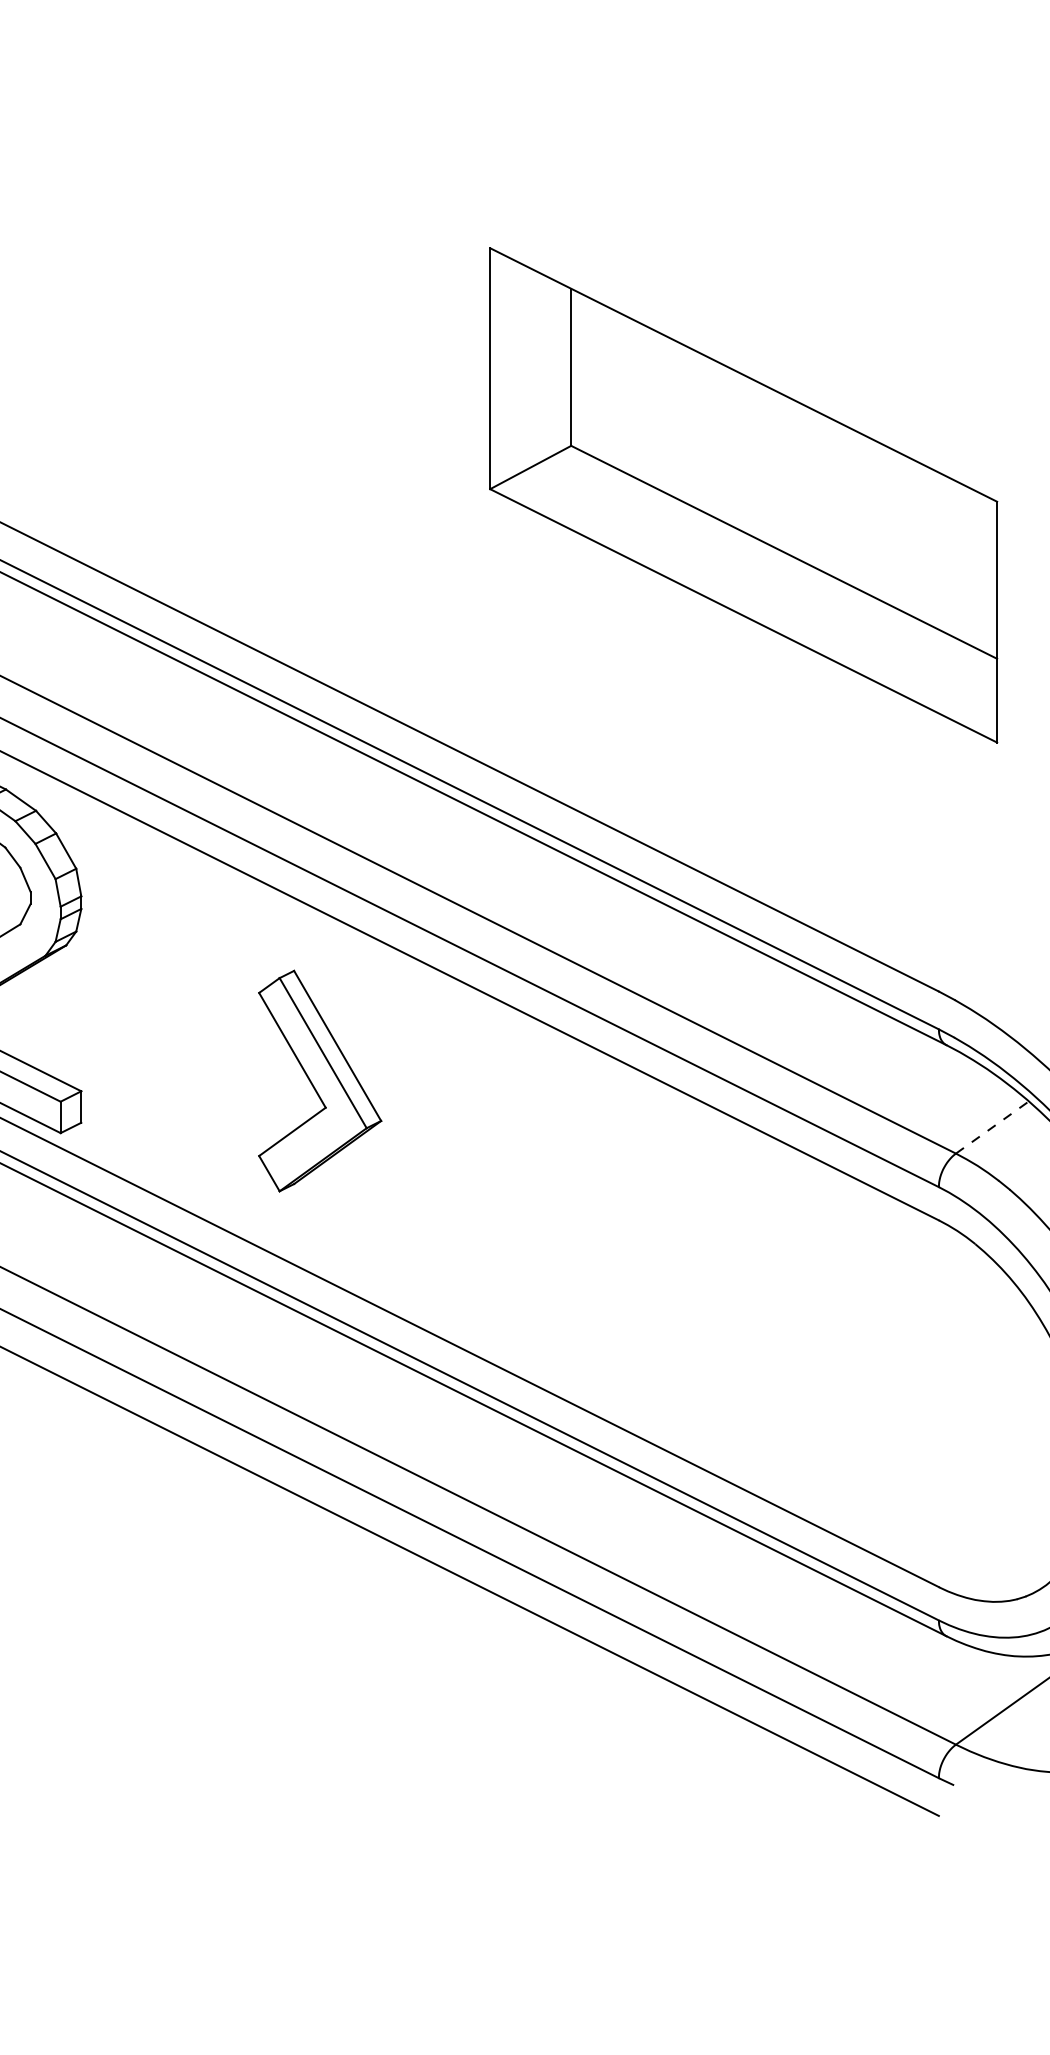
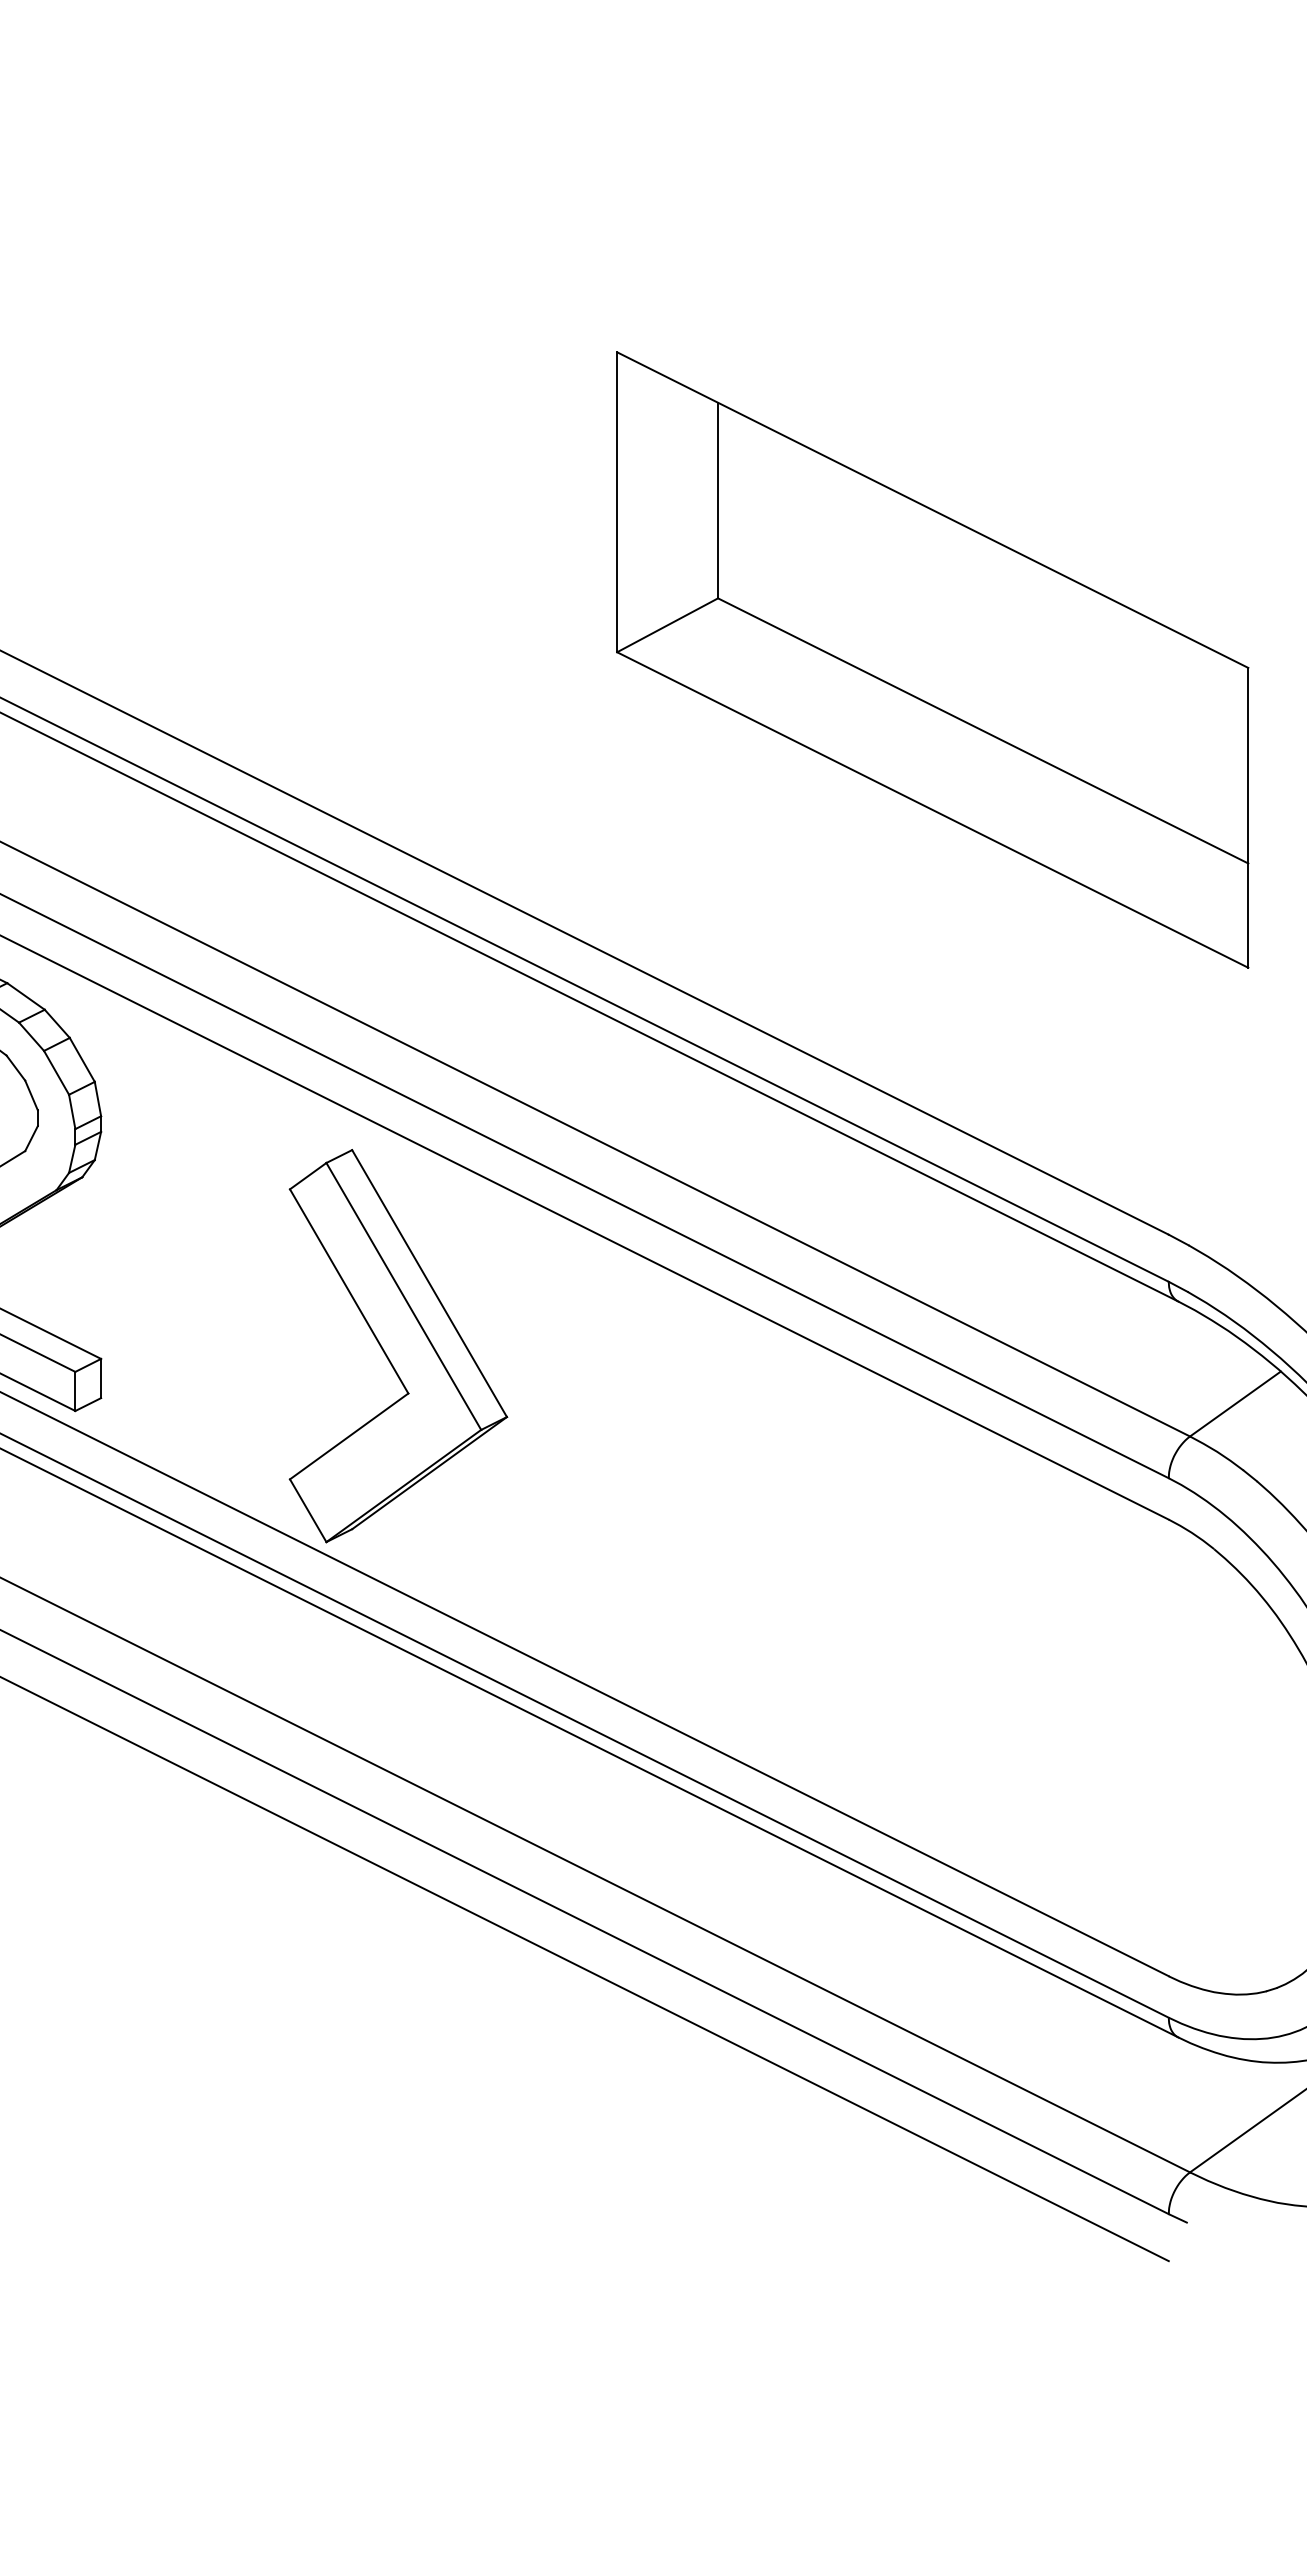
part: (743, 494) -> (932, 659), moved
part: (320, 1081) -> (398, 1346), size x1.43
line: (992, 1127) -> (1235, 1404), dashed -> solid

